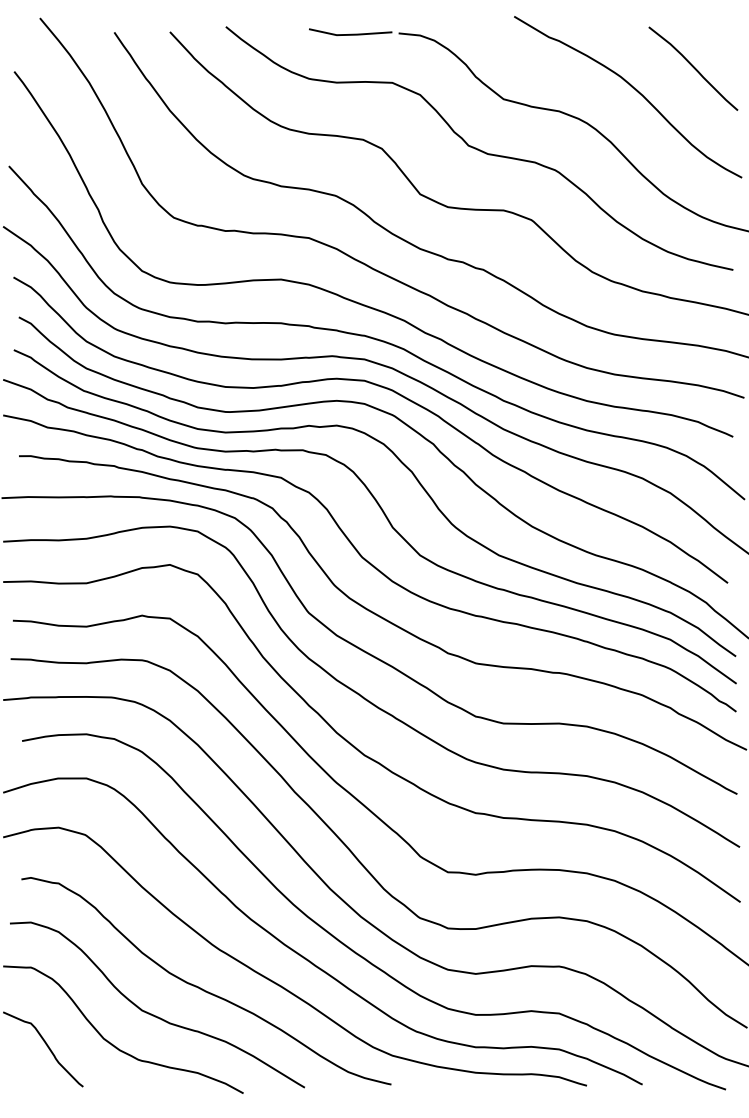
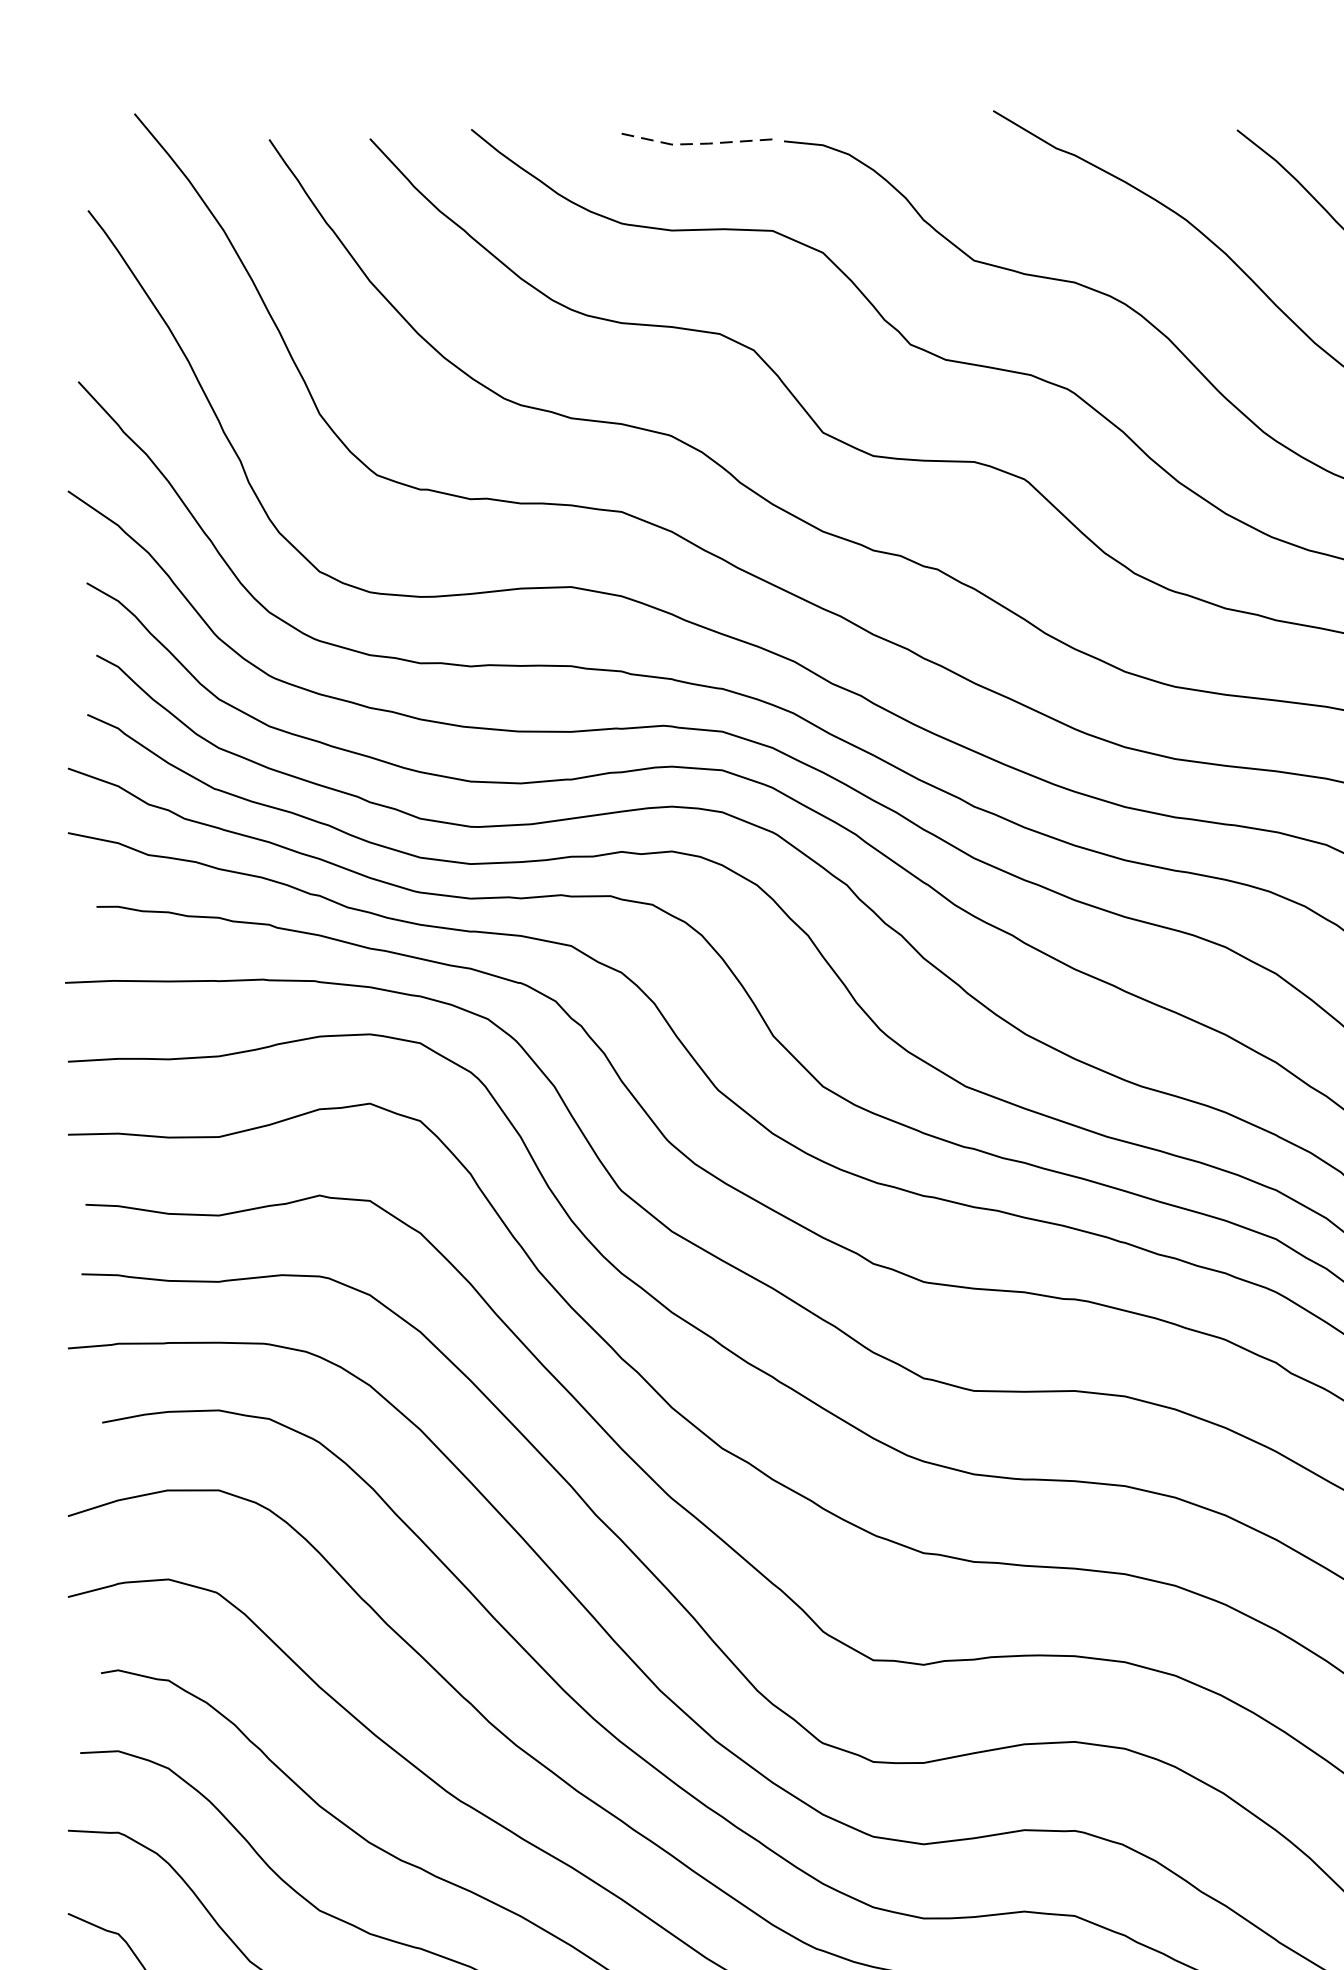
line: (350, 34) -> (696, 143), solid -> dashed

